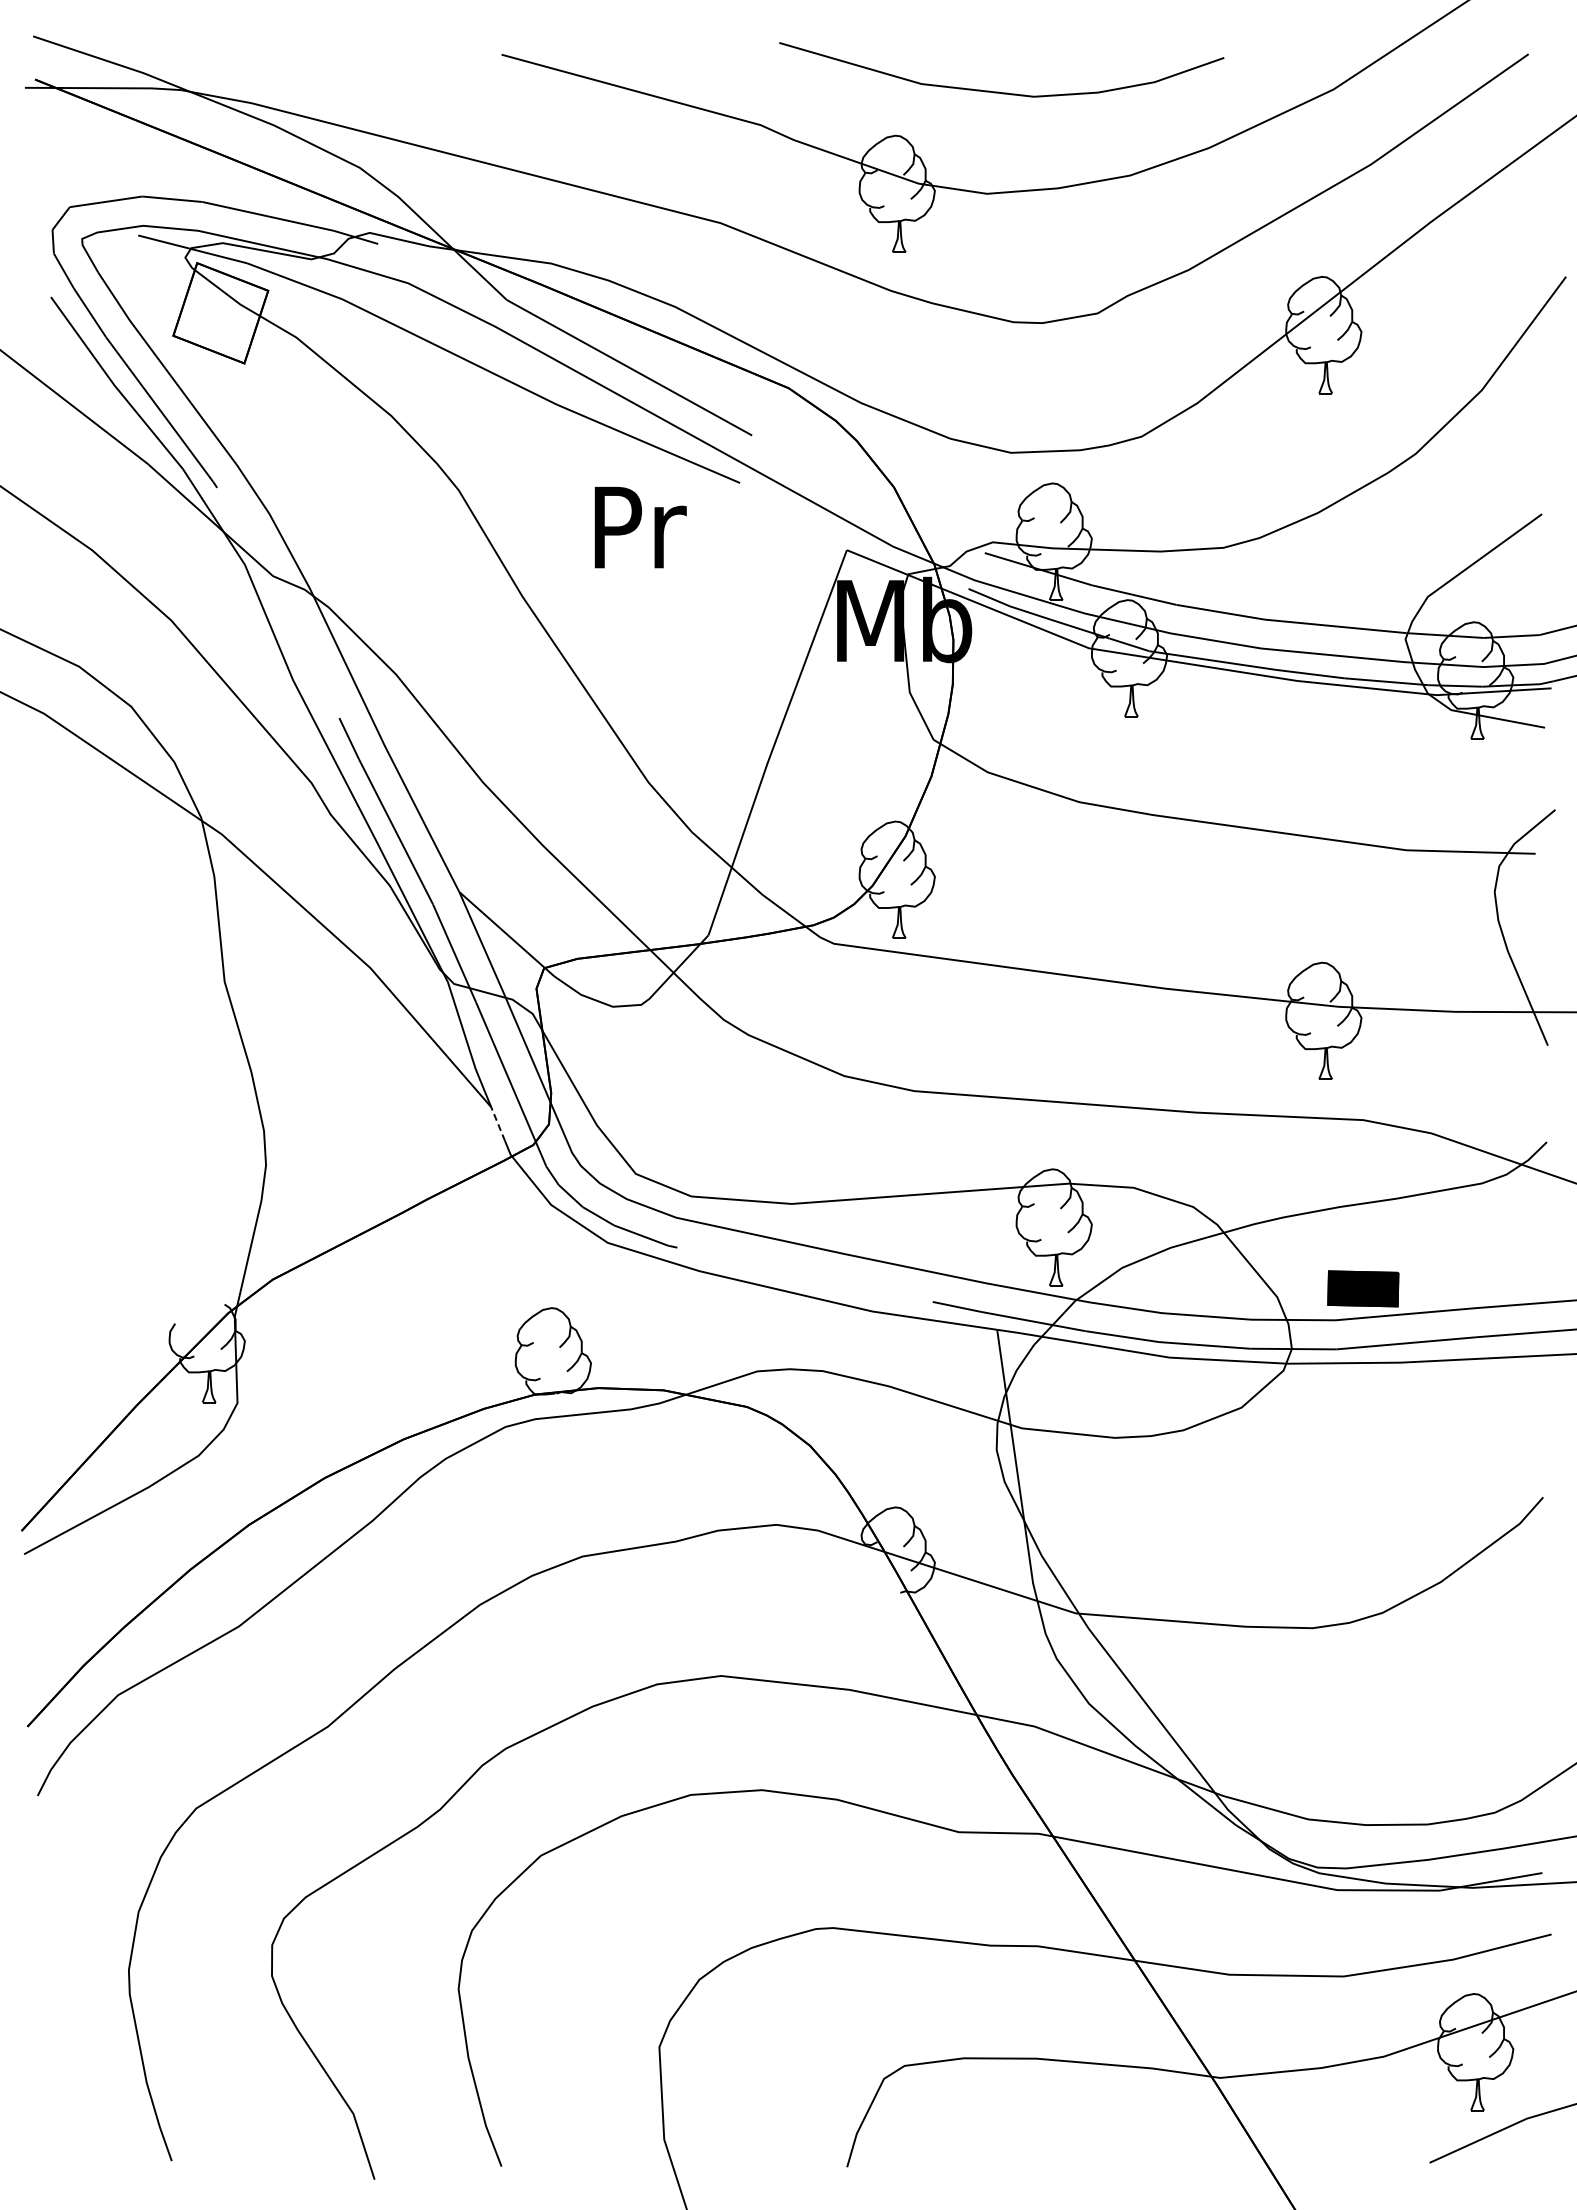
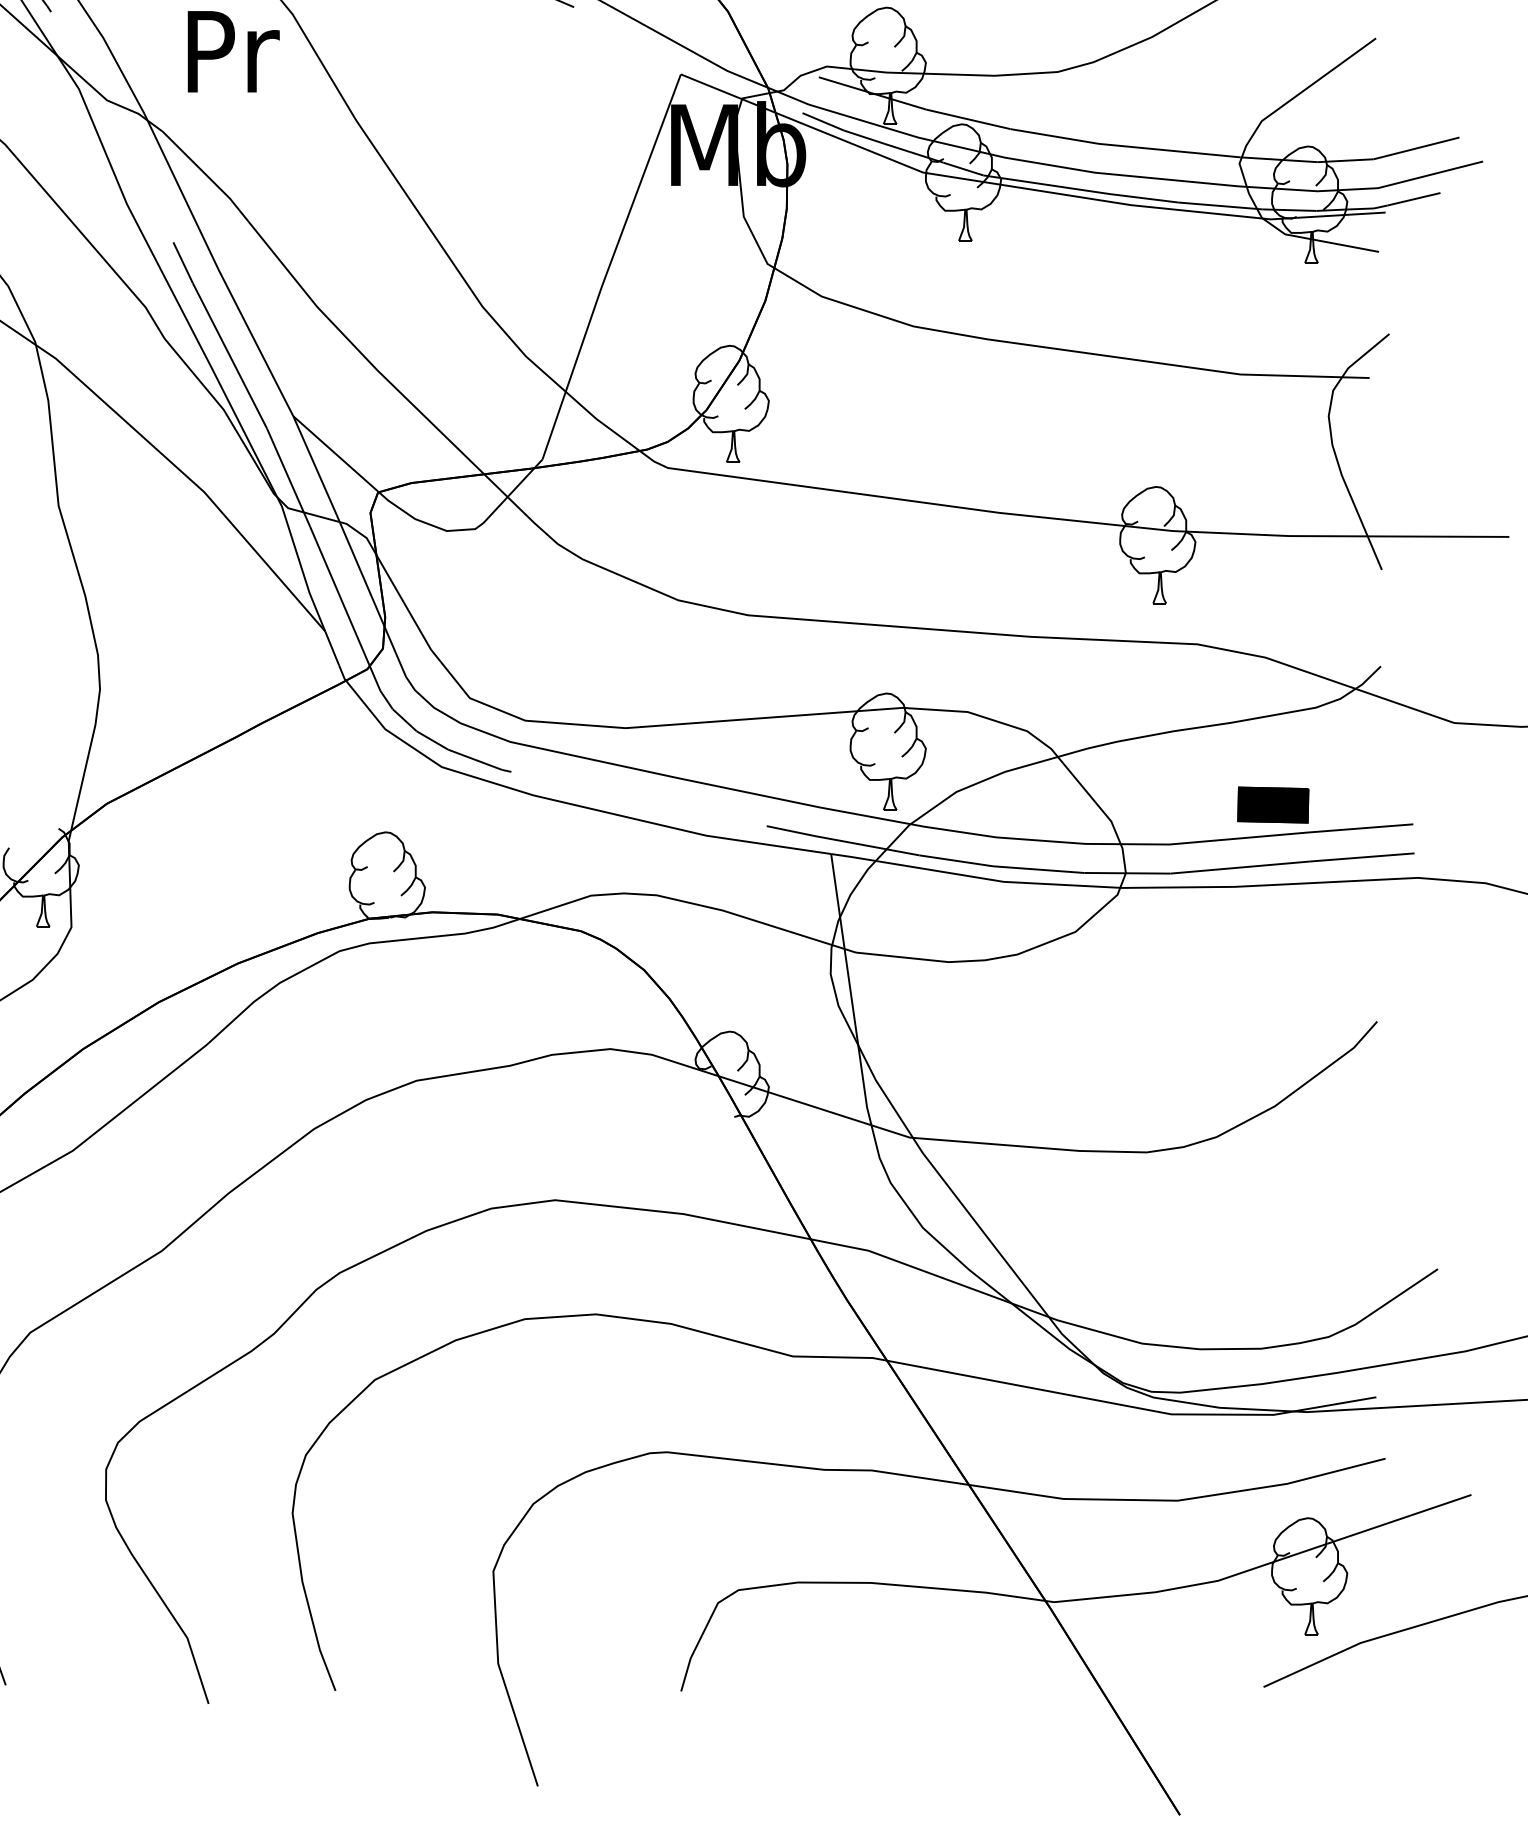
text: (640, 527) -> (233, 51), moved
line: (497, 1123) -> (331, 647), dashed -> solid
part: (1363, 1288) -> (1273, 804), moved

